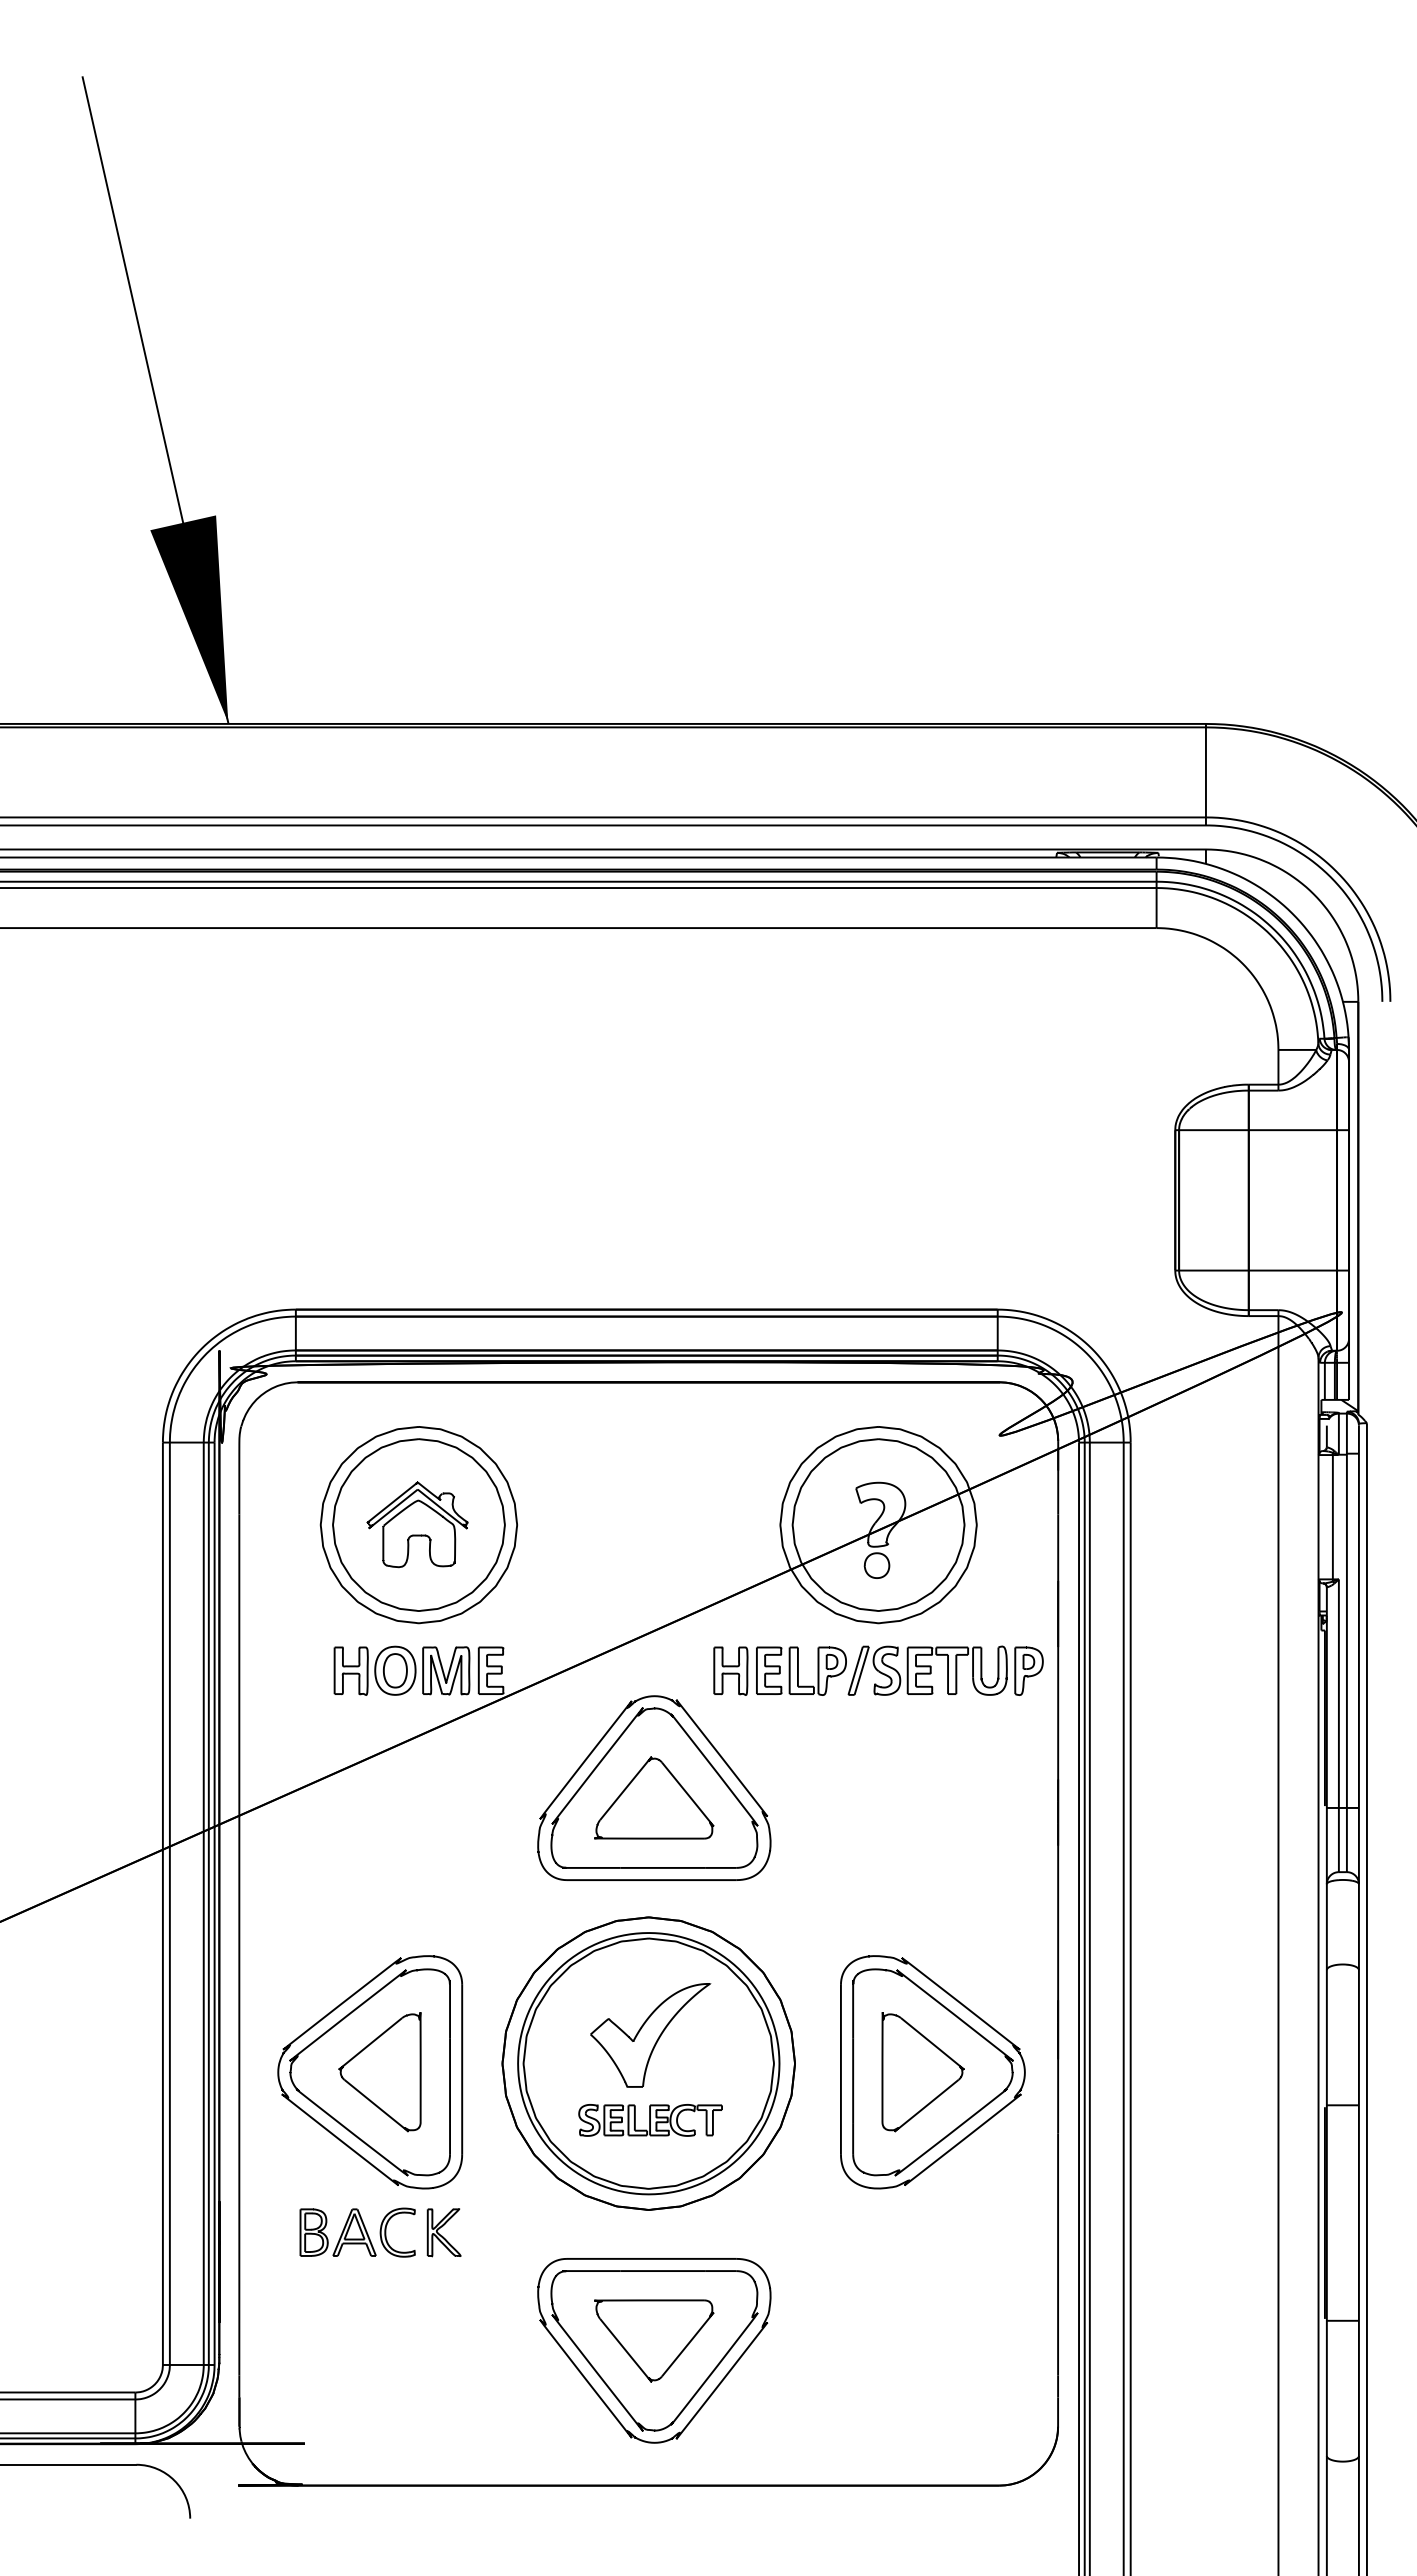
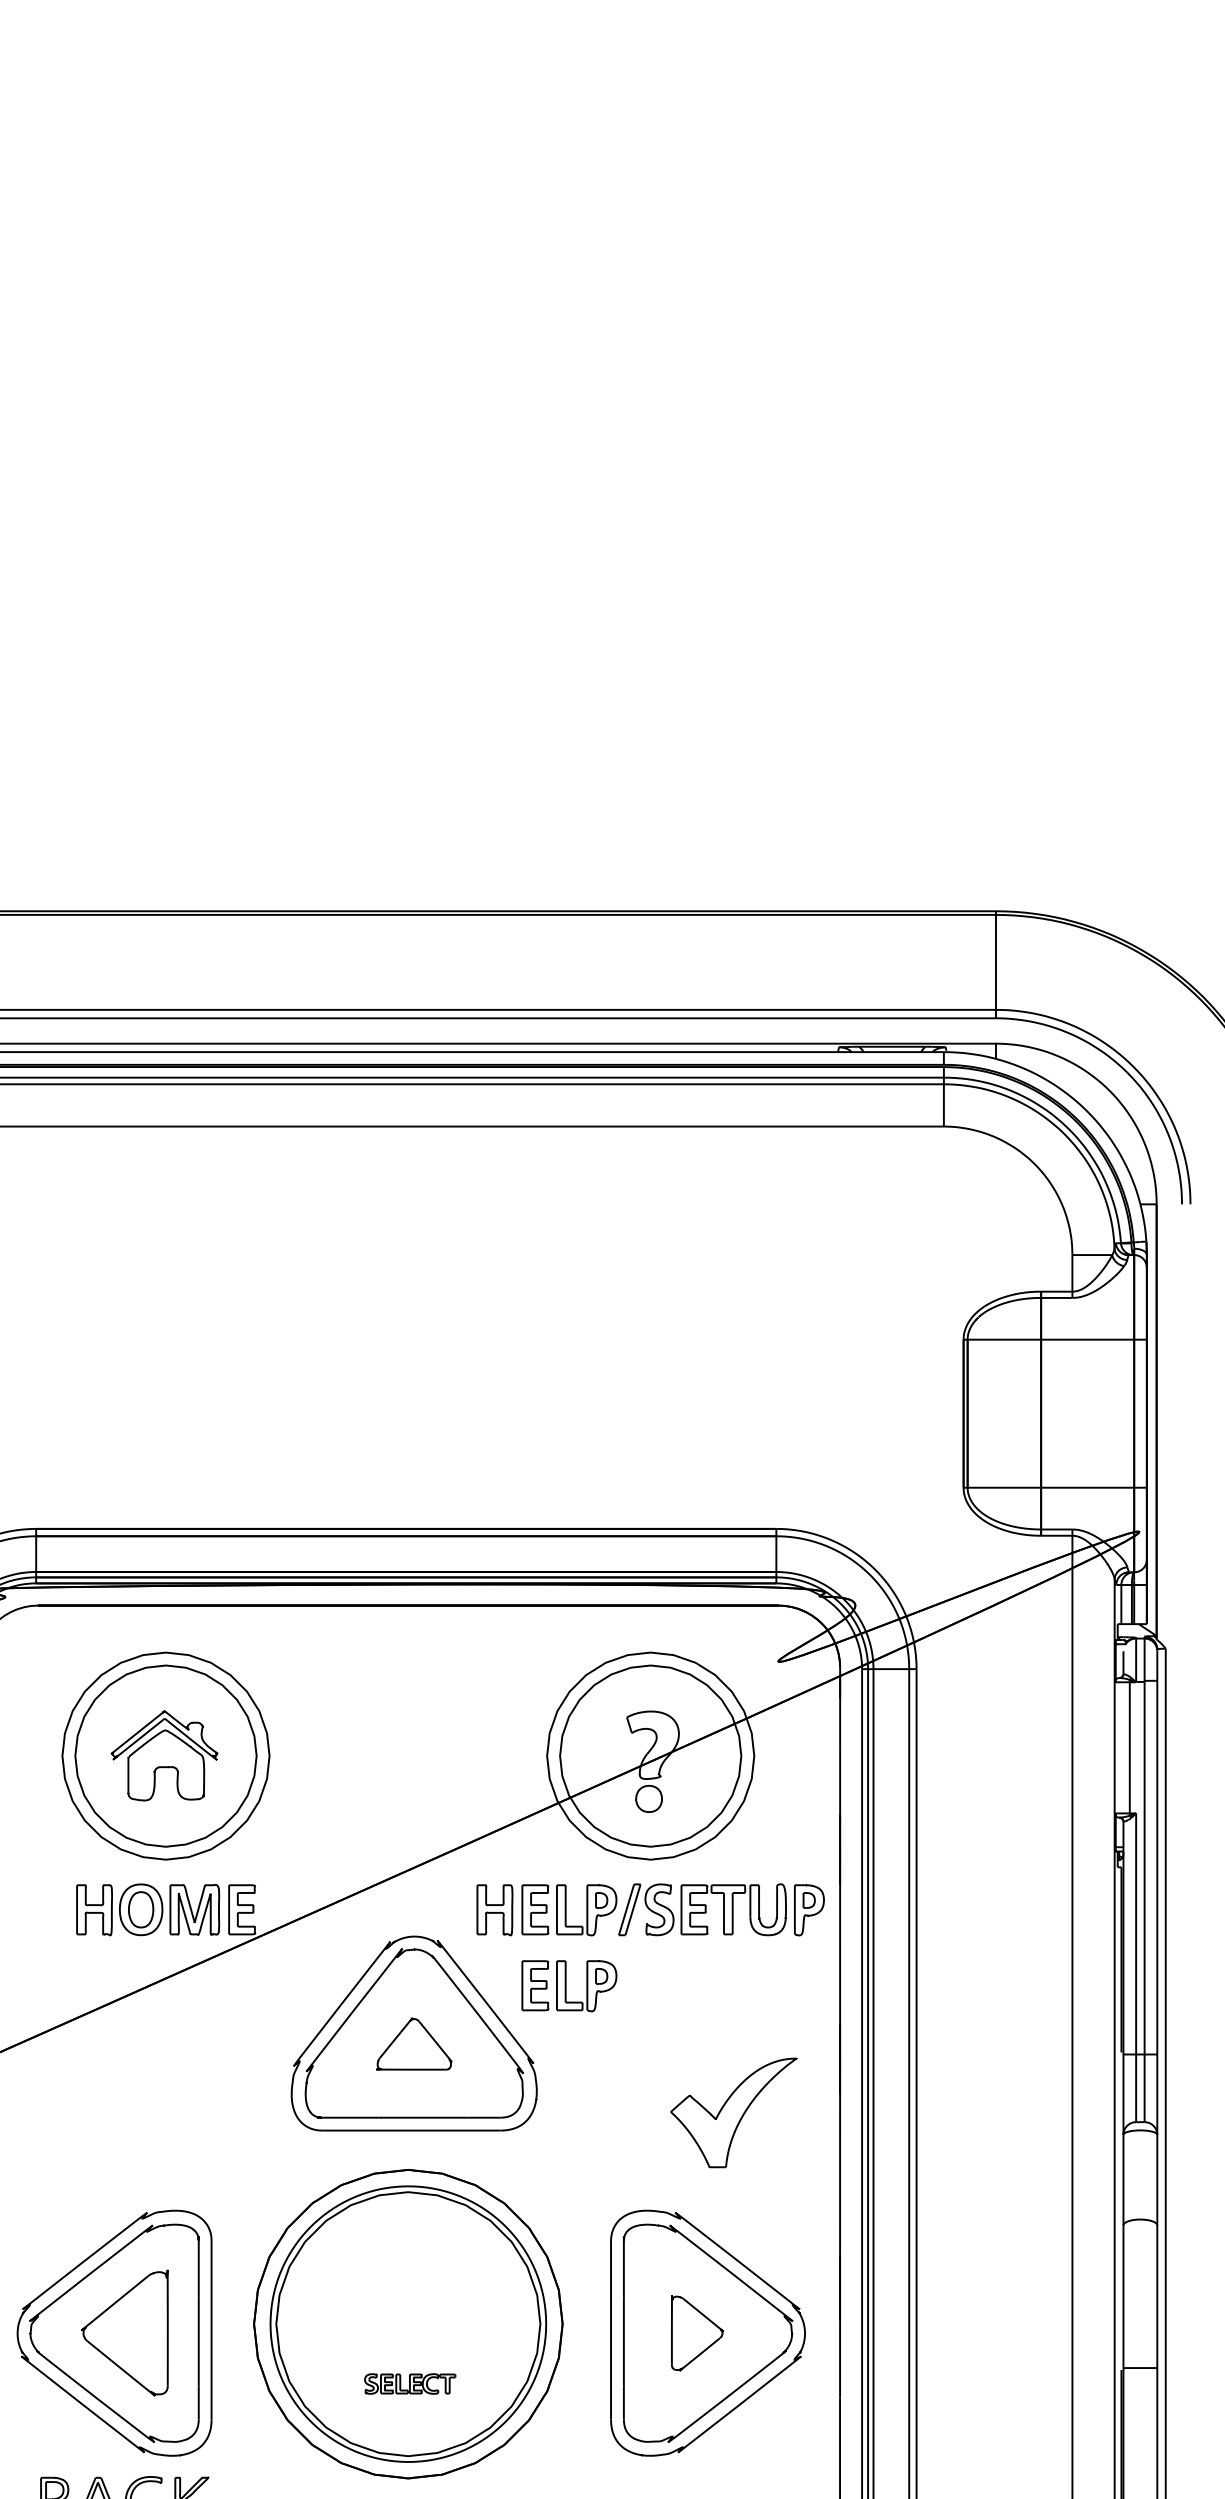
part: (801, 1742) -> (569, 1985), added
part: (654, 1797) -> (414, 2043), size x0.6
part: (650, 2035) -> (733, 2113), moved
part: (922, 2072) -> (697, 2333), size x0.6
part: (650, 2120) -> (410, 2384), size x0.6

